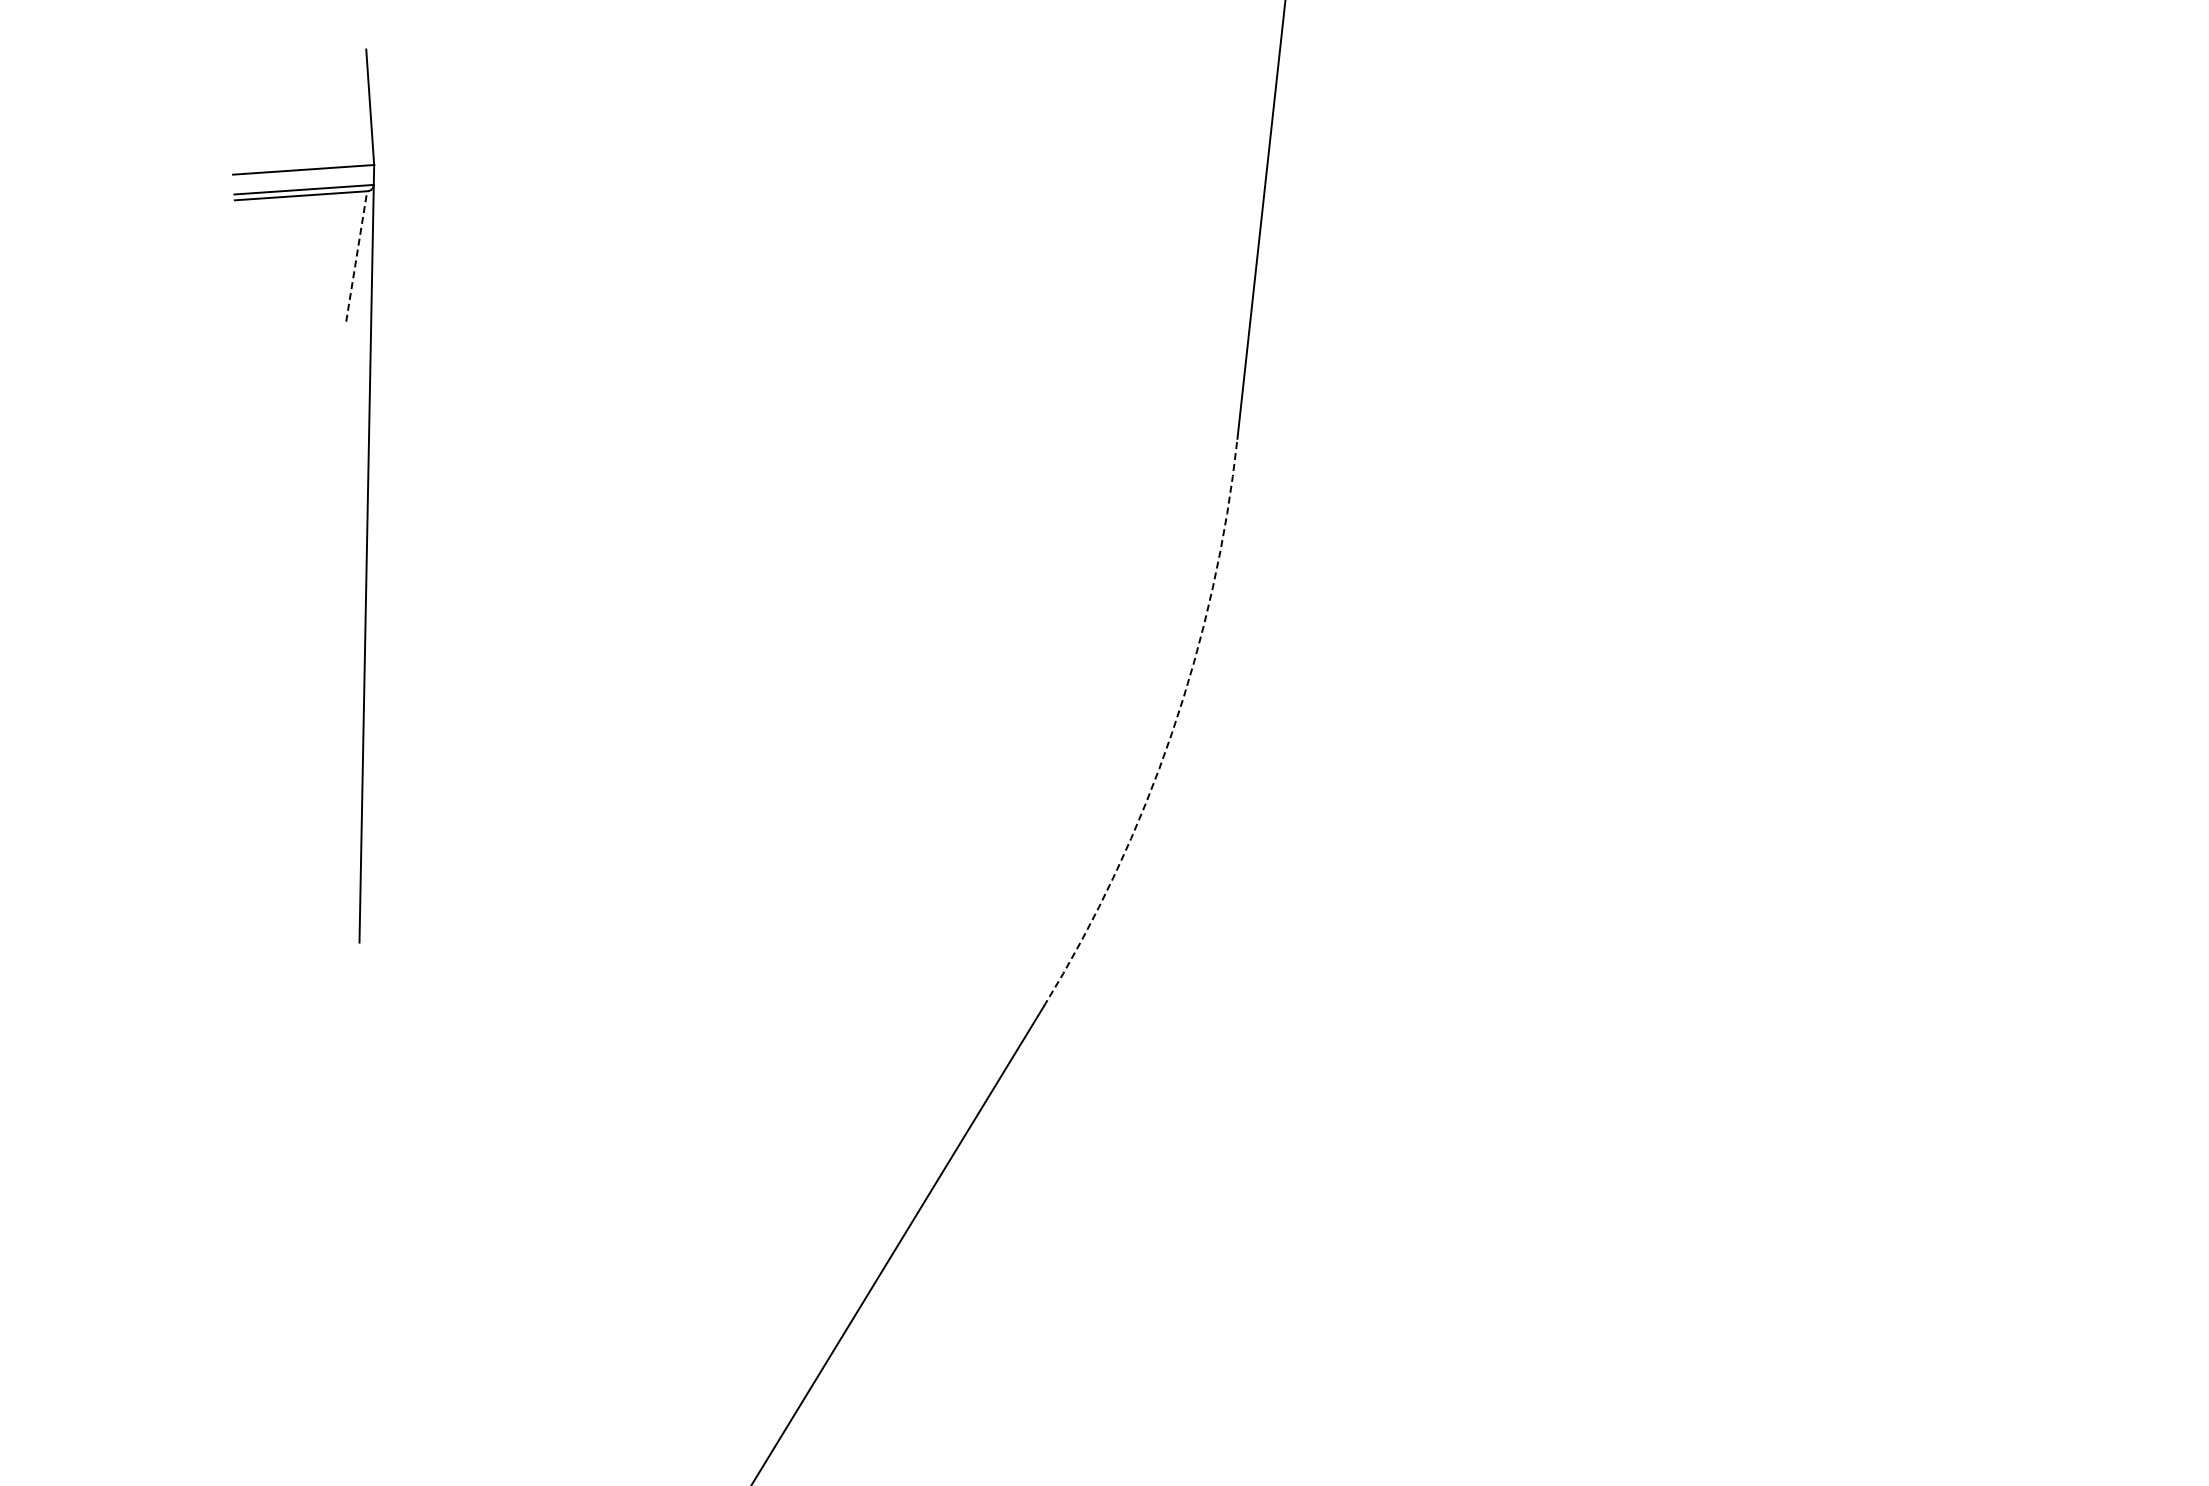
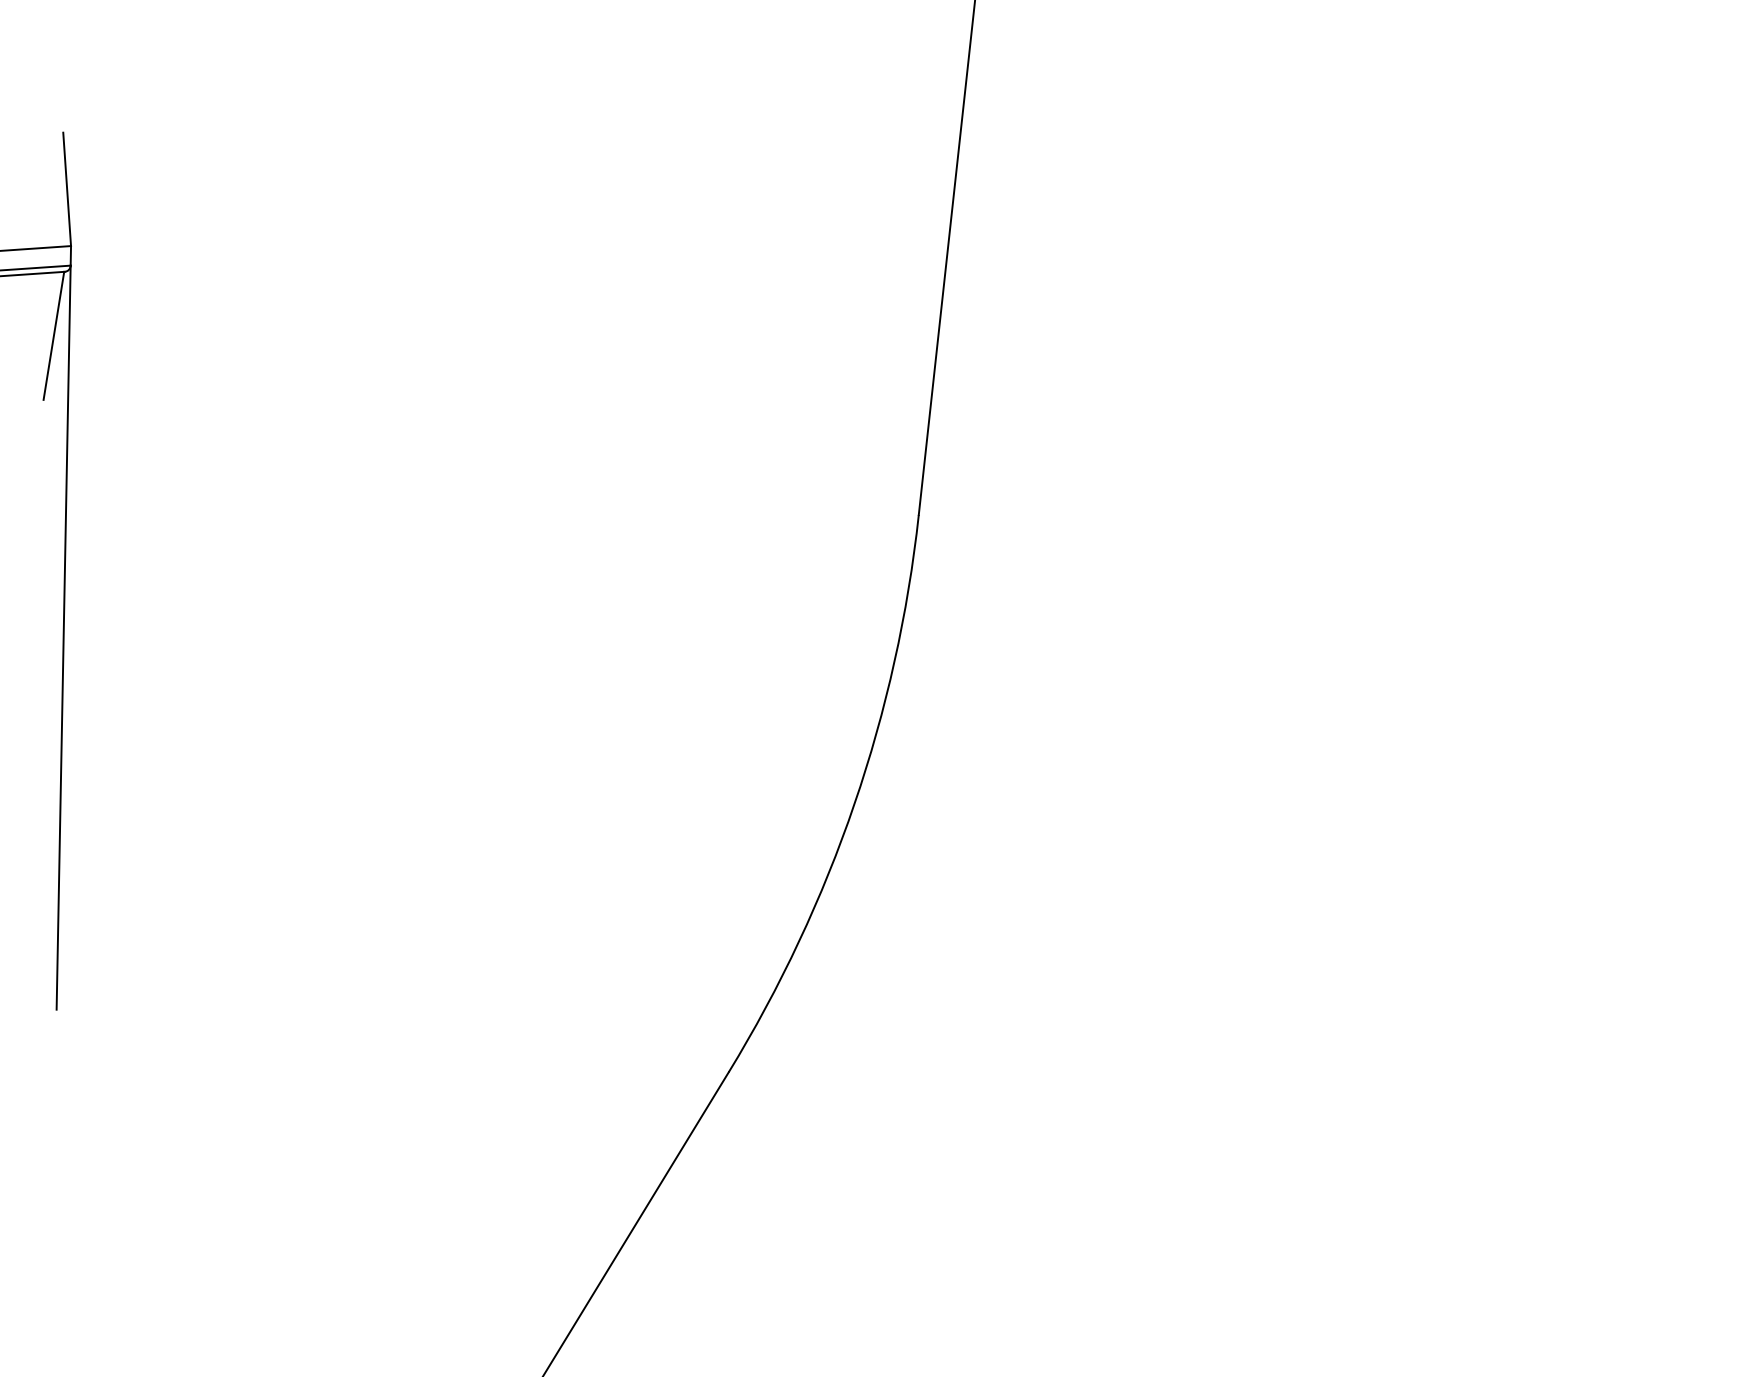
line: (356, 255) -> (53, 334), dashed -> solid
arc: (1172, 733) -> (854, 804), dashed -> solid

